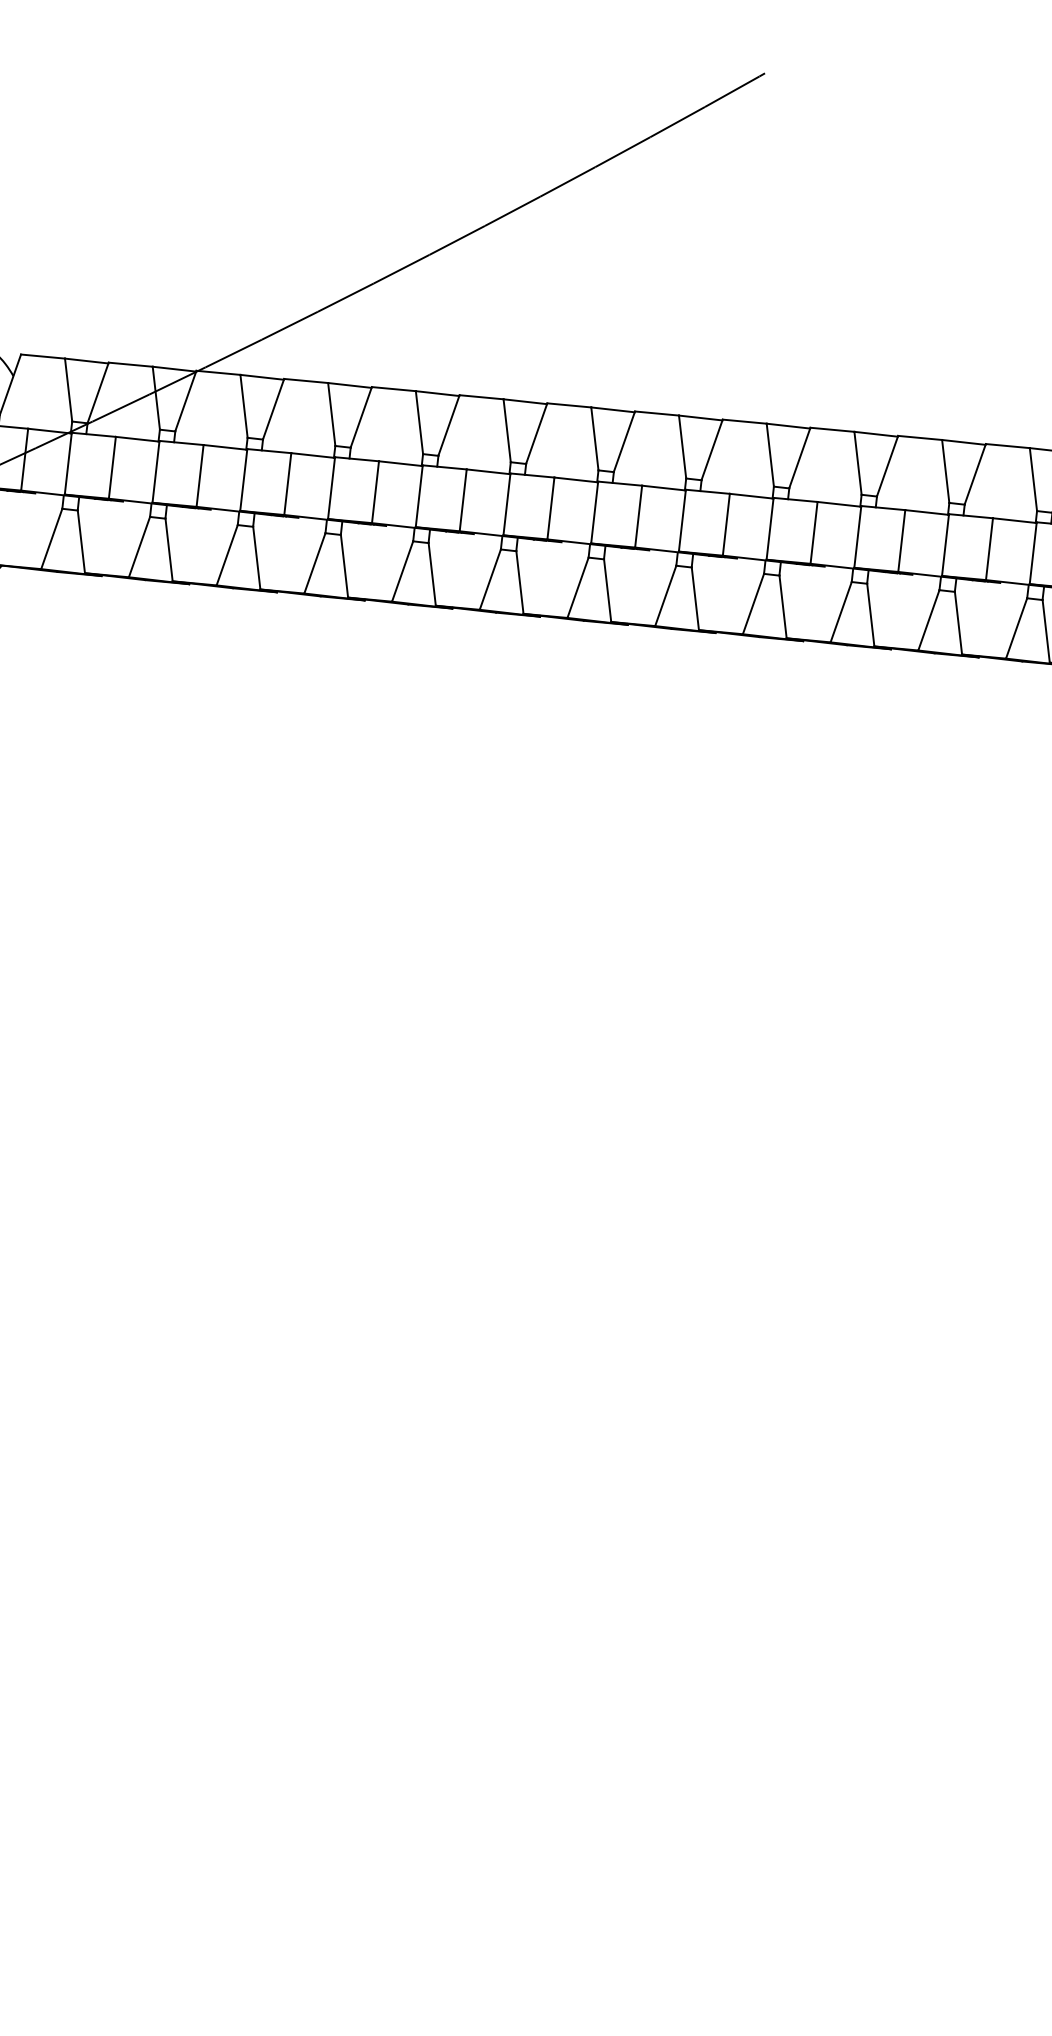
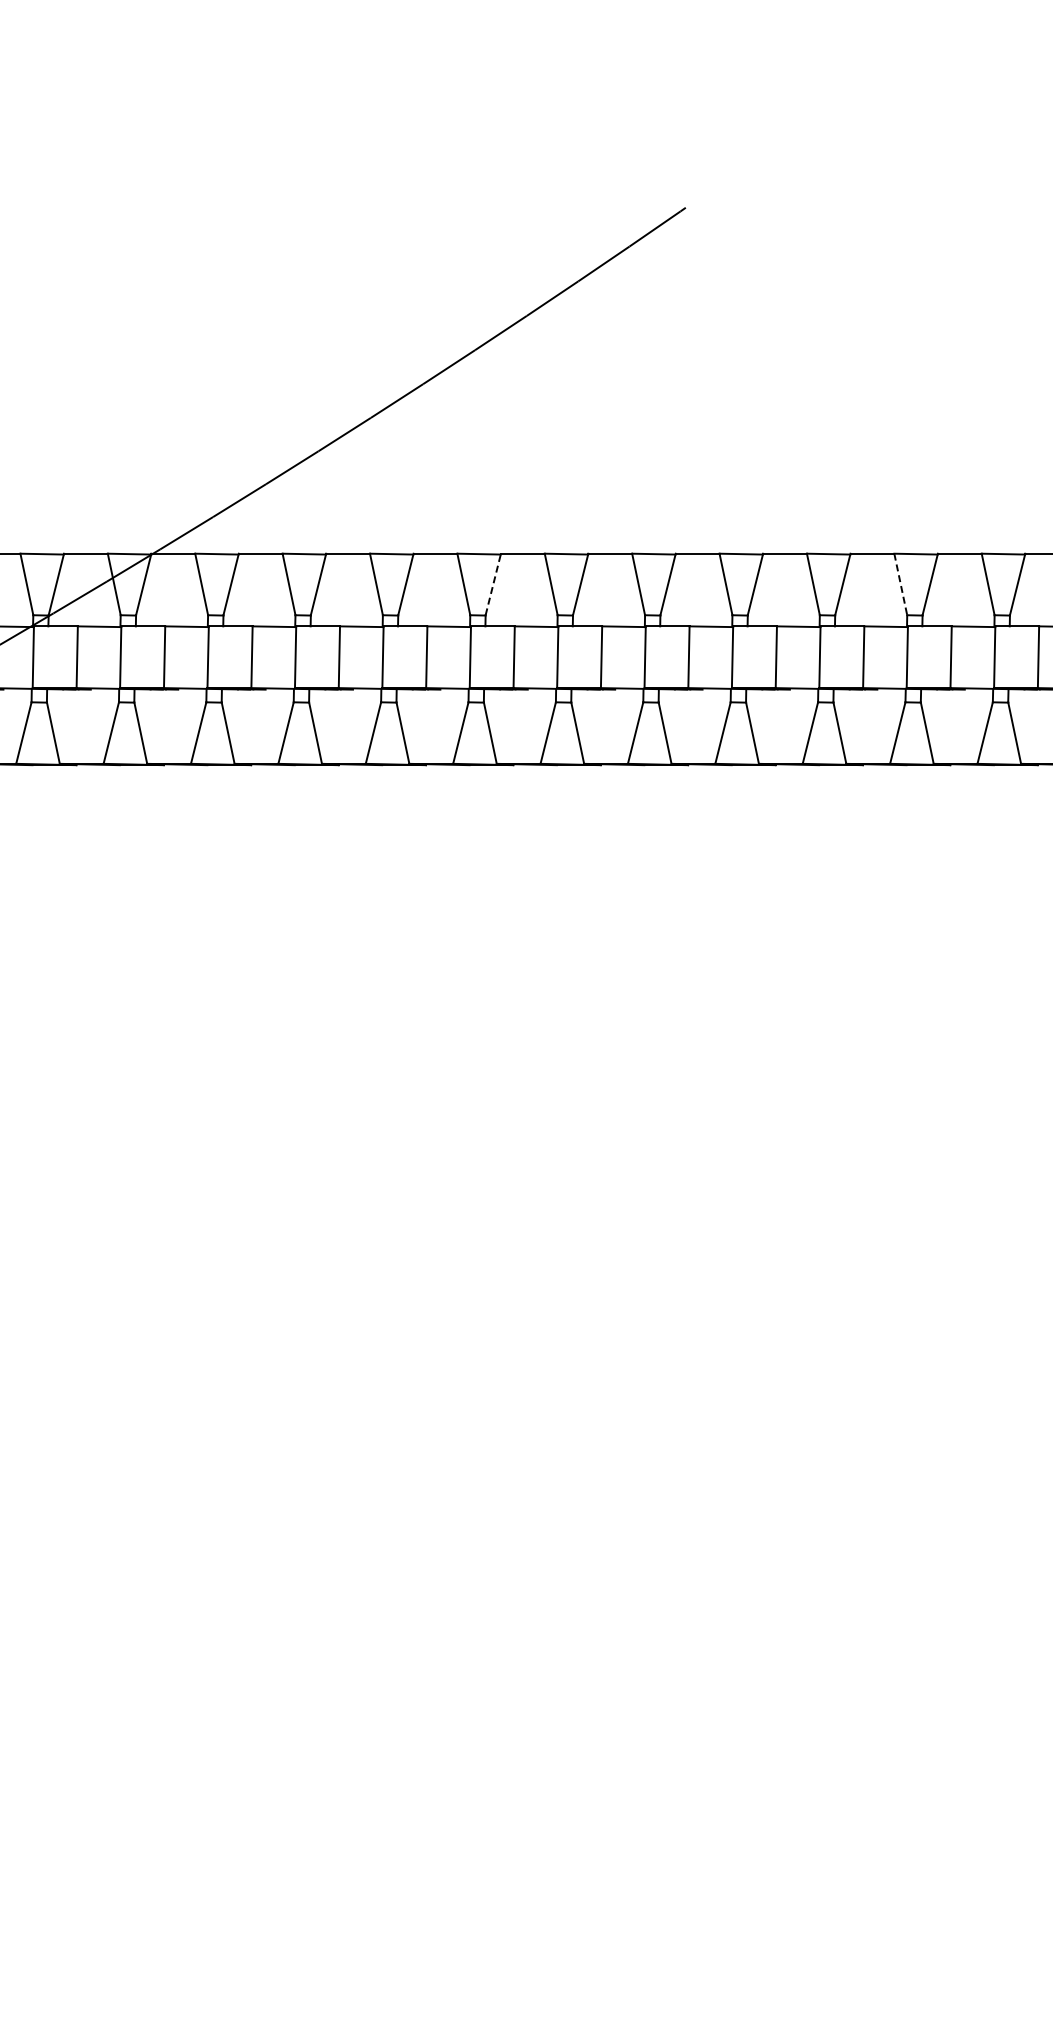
line: (536, 433) -> (493, 584), solid -> dashed
line: (945, 471) -> (900, 584), solid -> dashed

